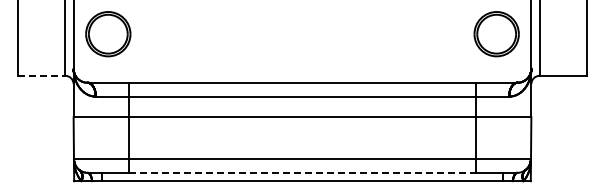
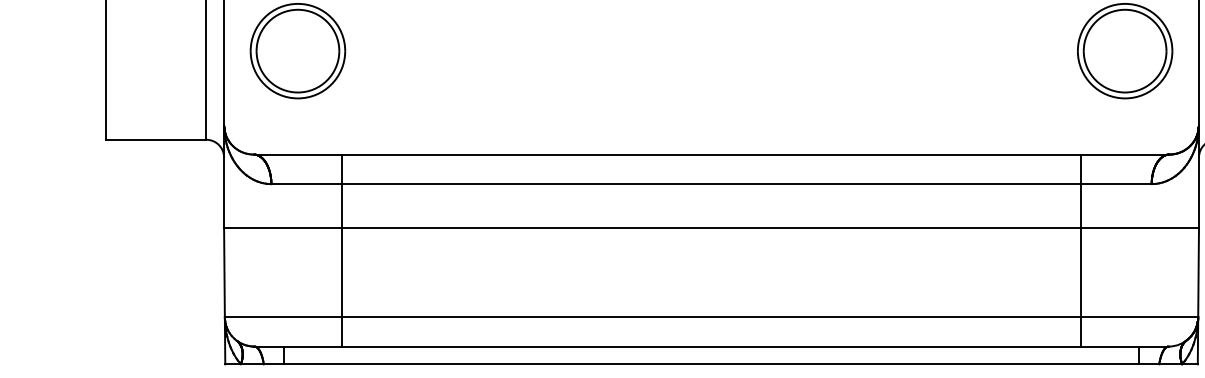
line: (41, 75) -> (155, 139), dashed -> solid
line: (302, 172) -> (711, 345), dashed -> solid

